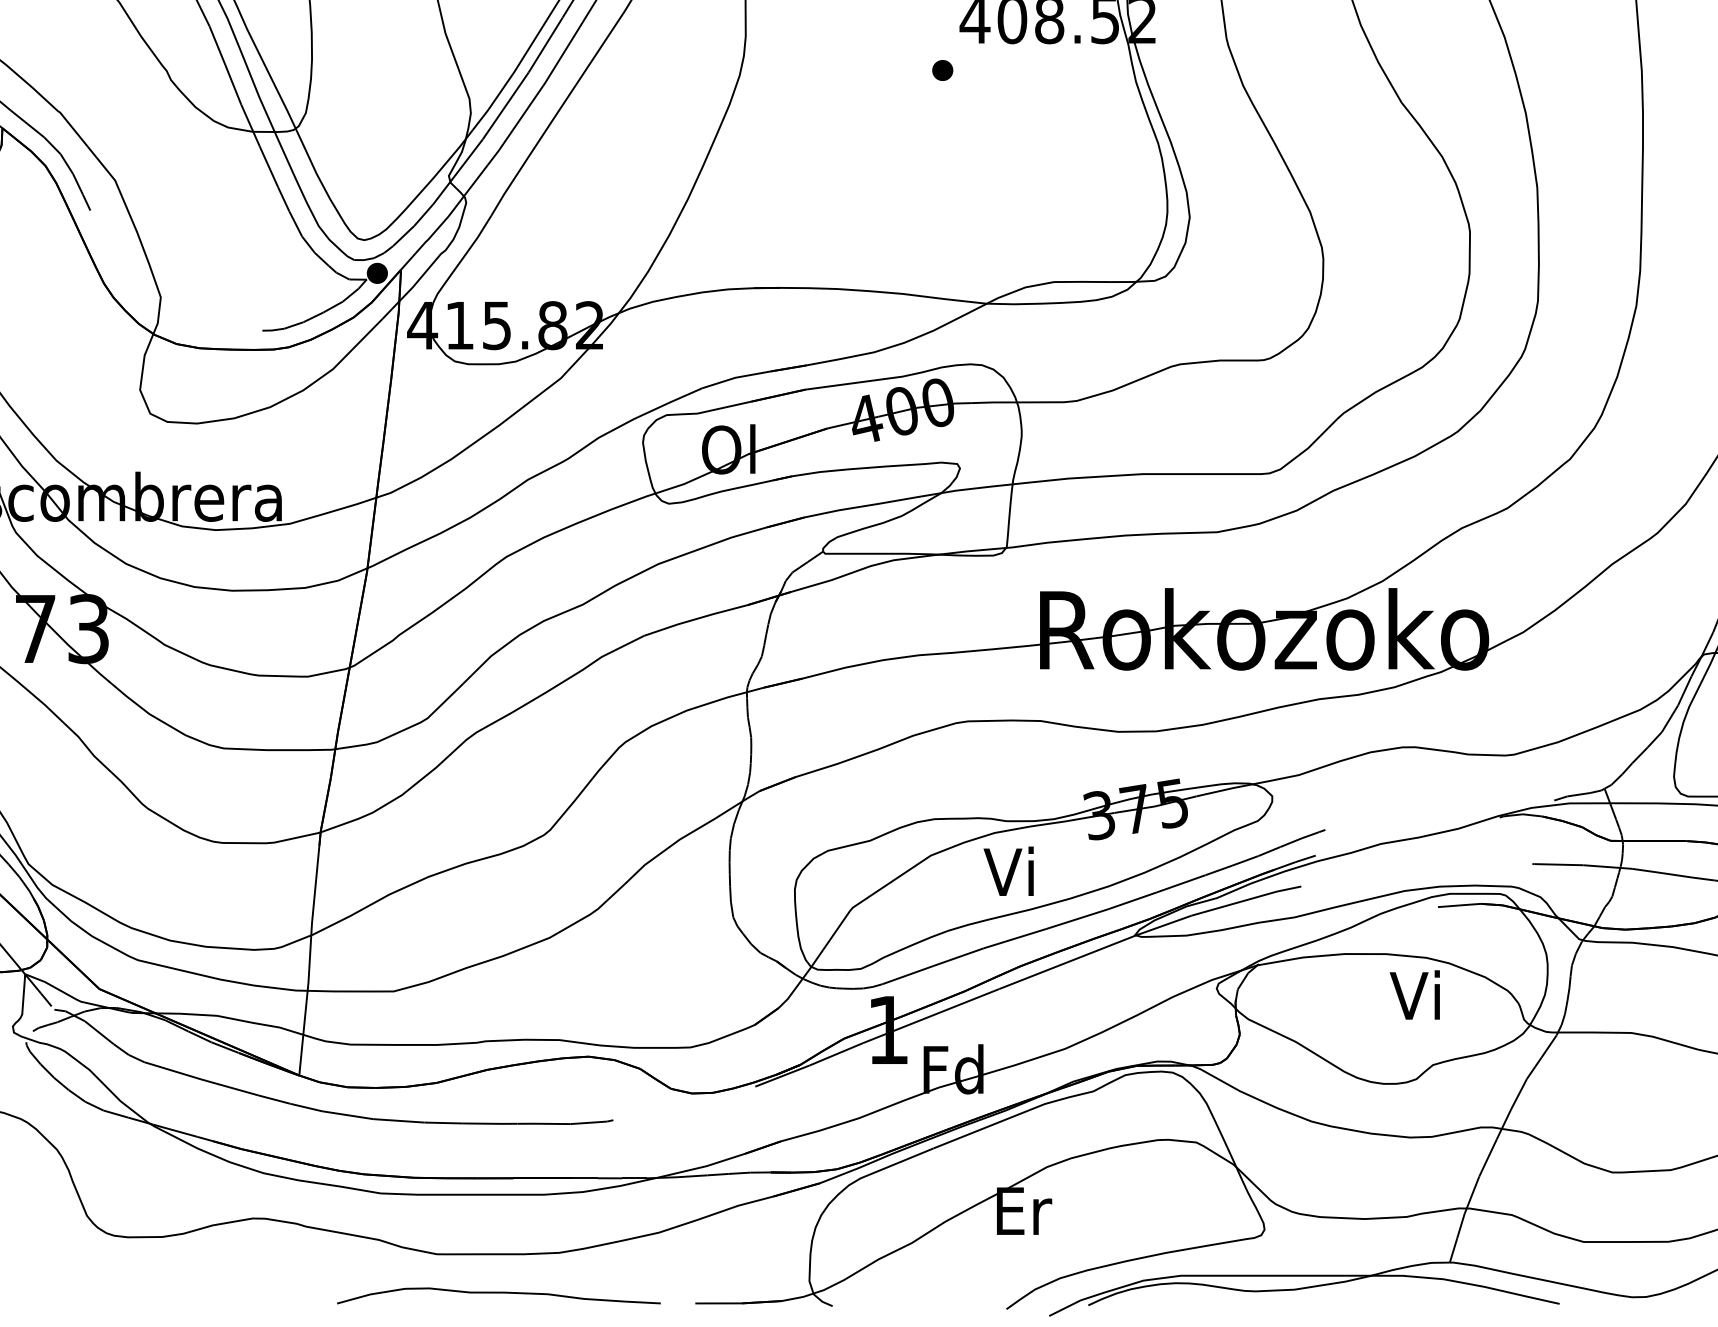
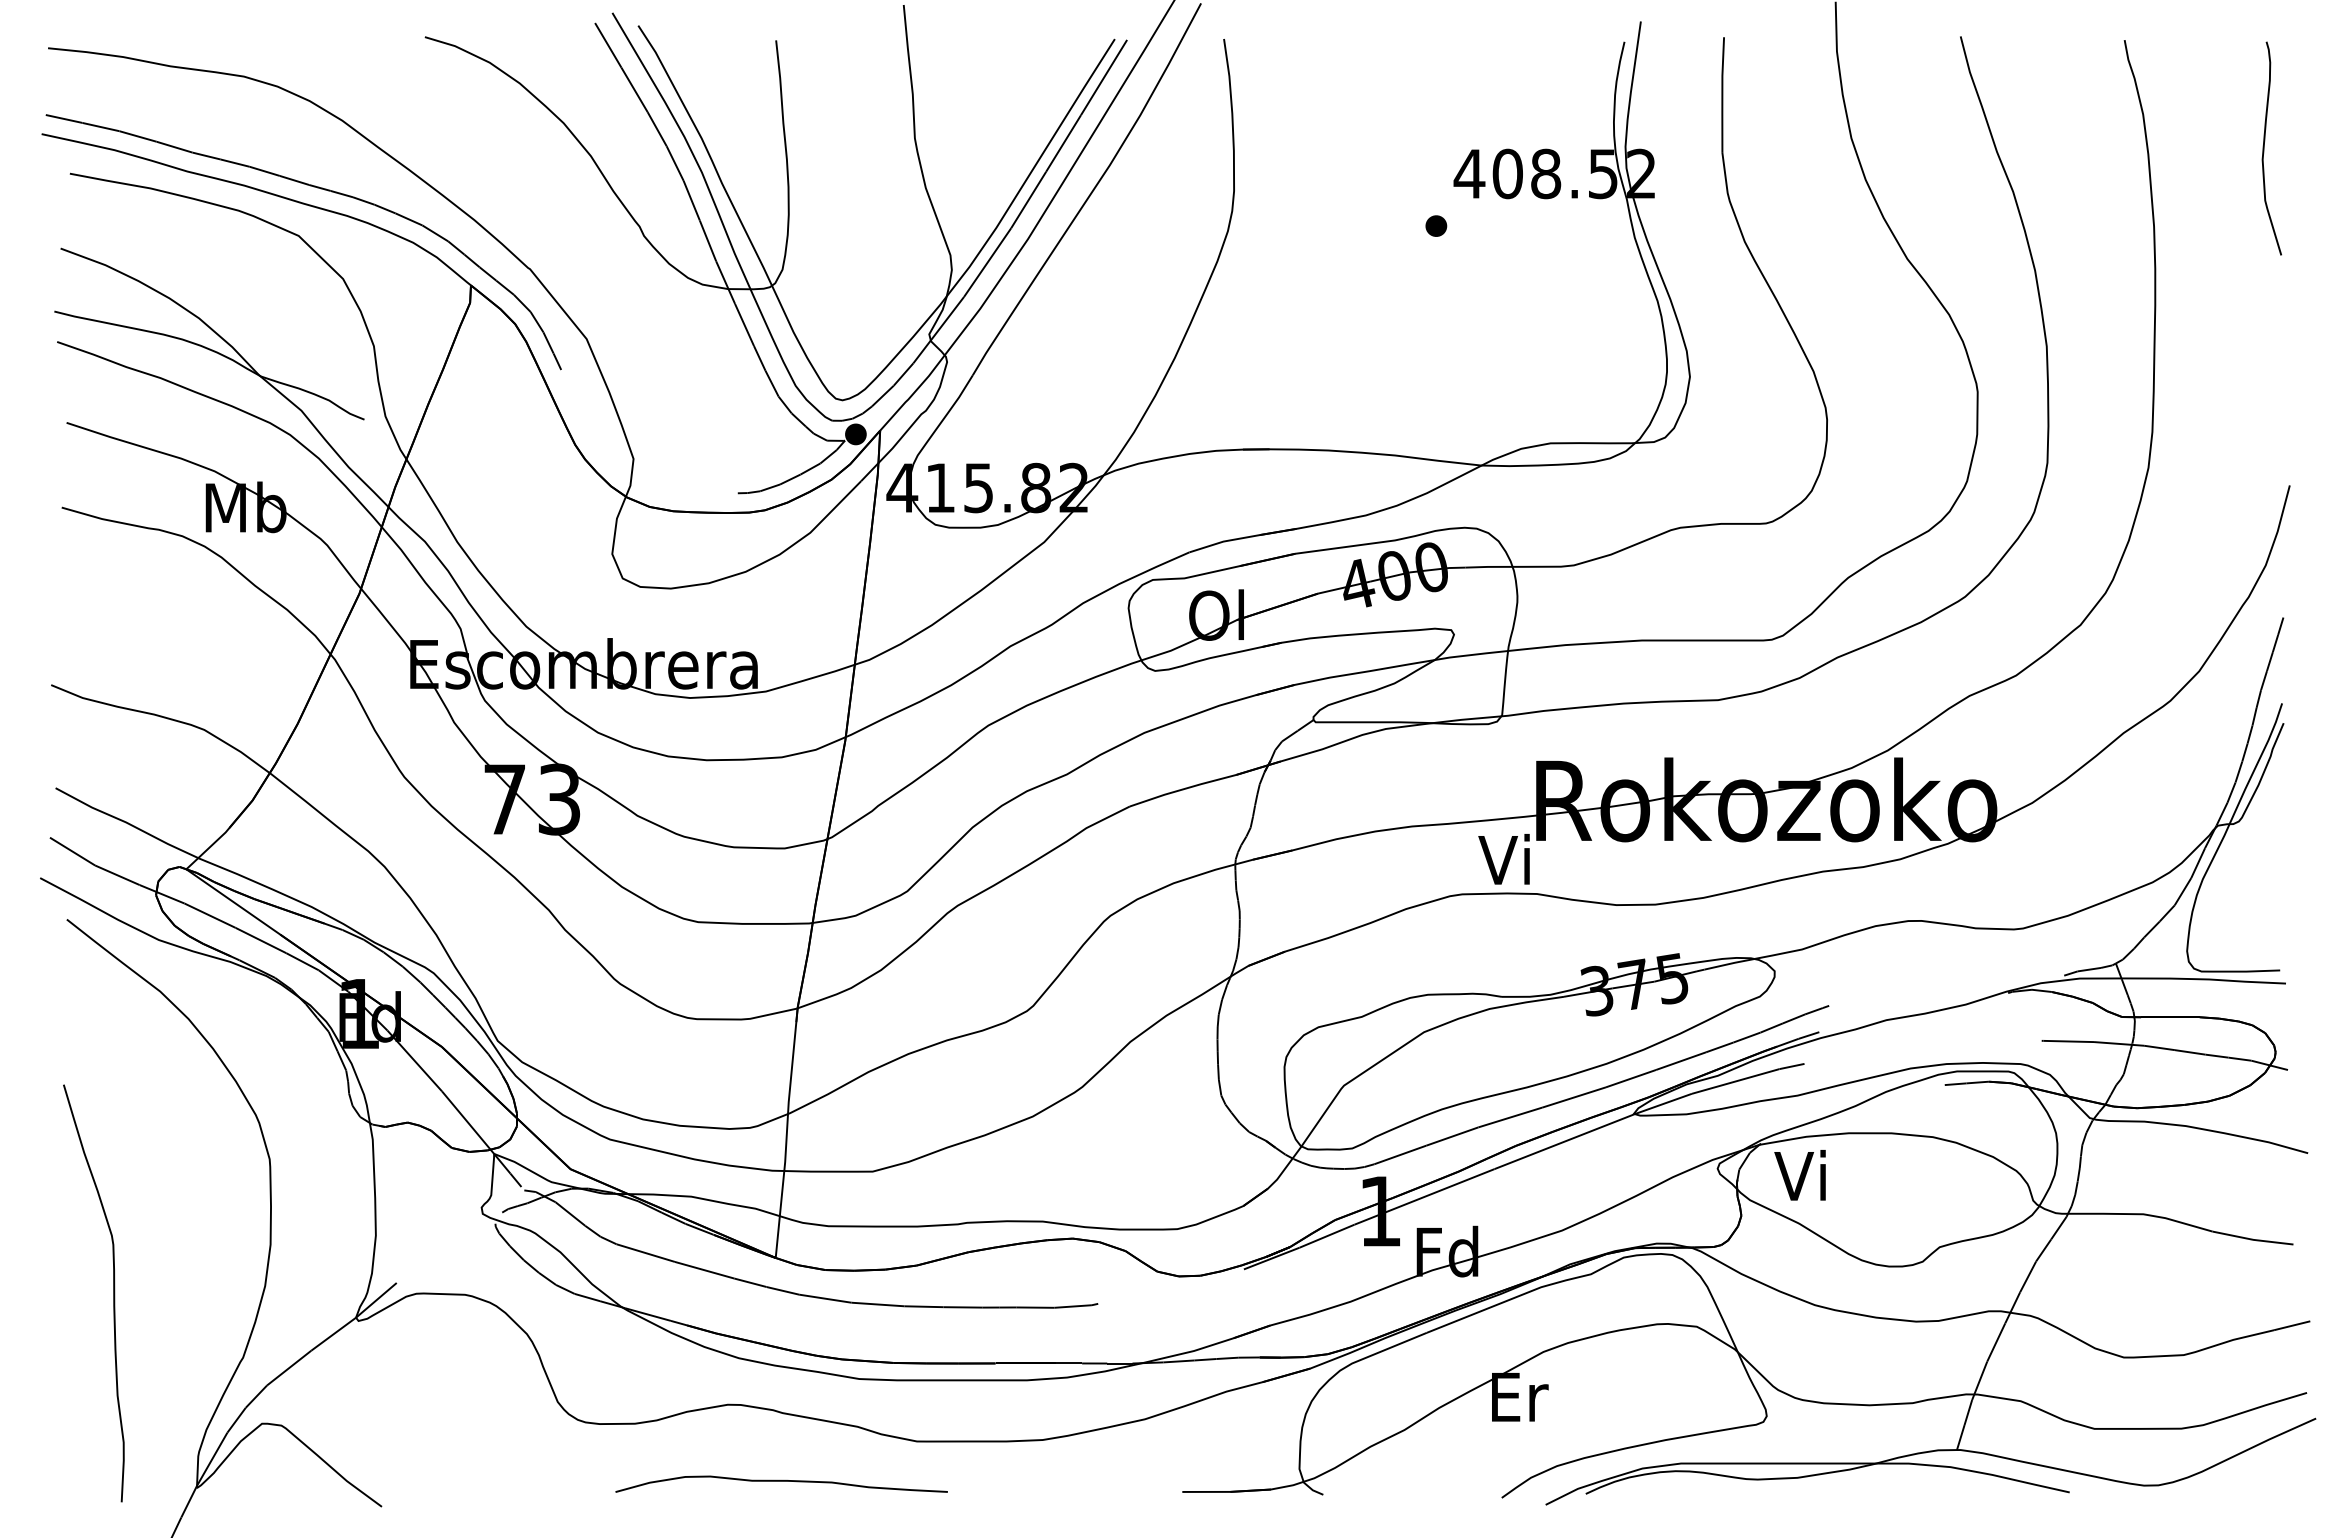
text: (1008, 871) -> (1503, 859), moved
text: (1414, 995) -> (1799, 1175), moved
curve: (498, 1293) -> (781, 1481), moved

